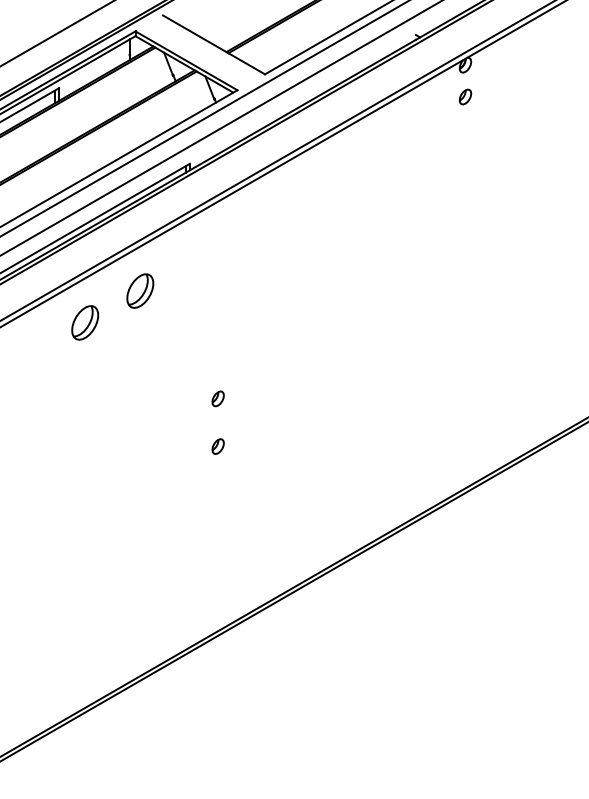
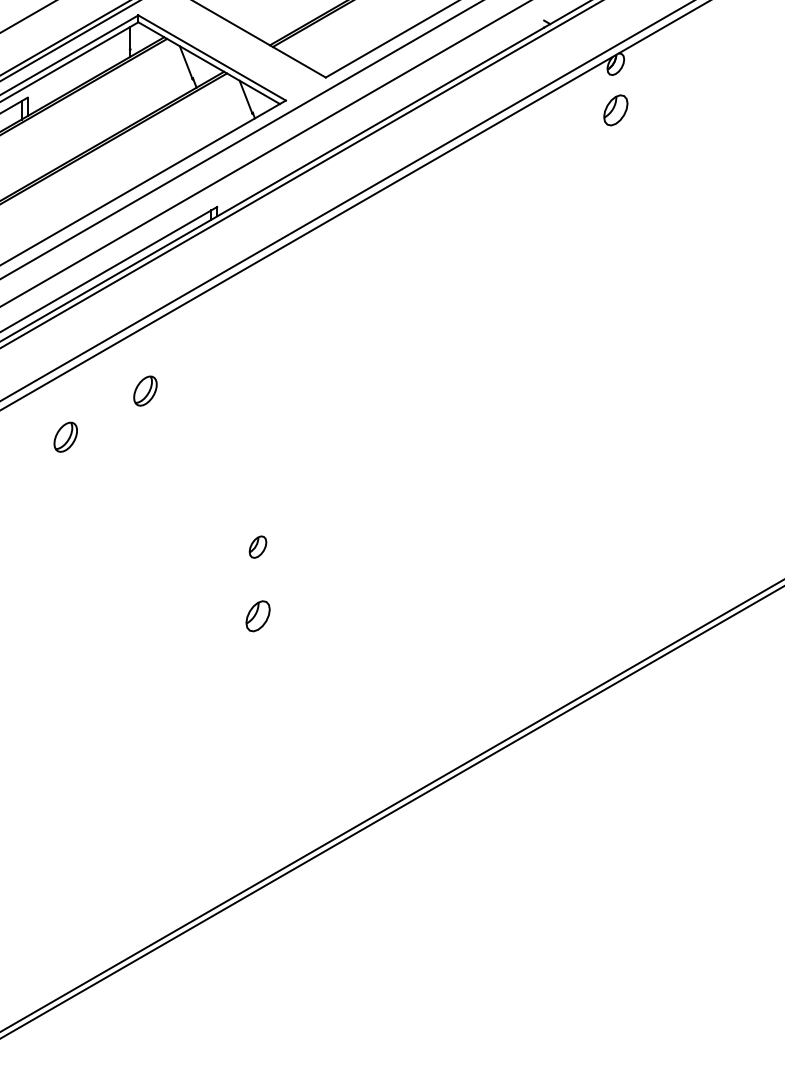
part: (465, 96) -> (615, 109), size x1.4
part: (140, 290) -> (145, 390), size x0.6
part: (85, 322) -> (66, 436), size x0.6
part: (217, 446) -> (257, 616), size x1.4

